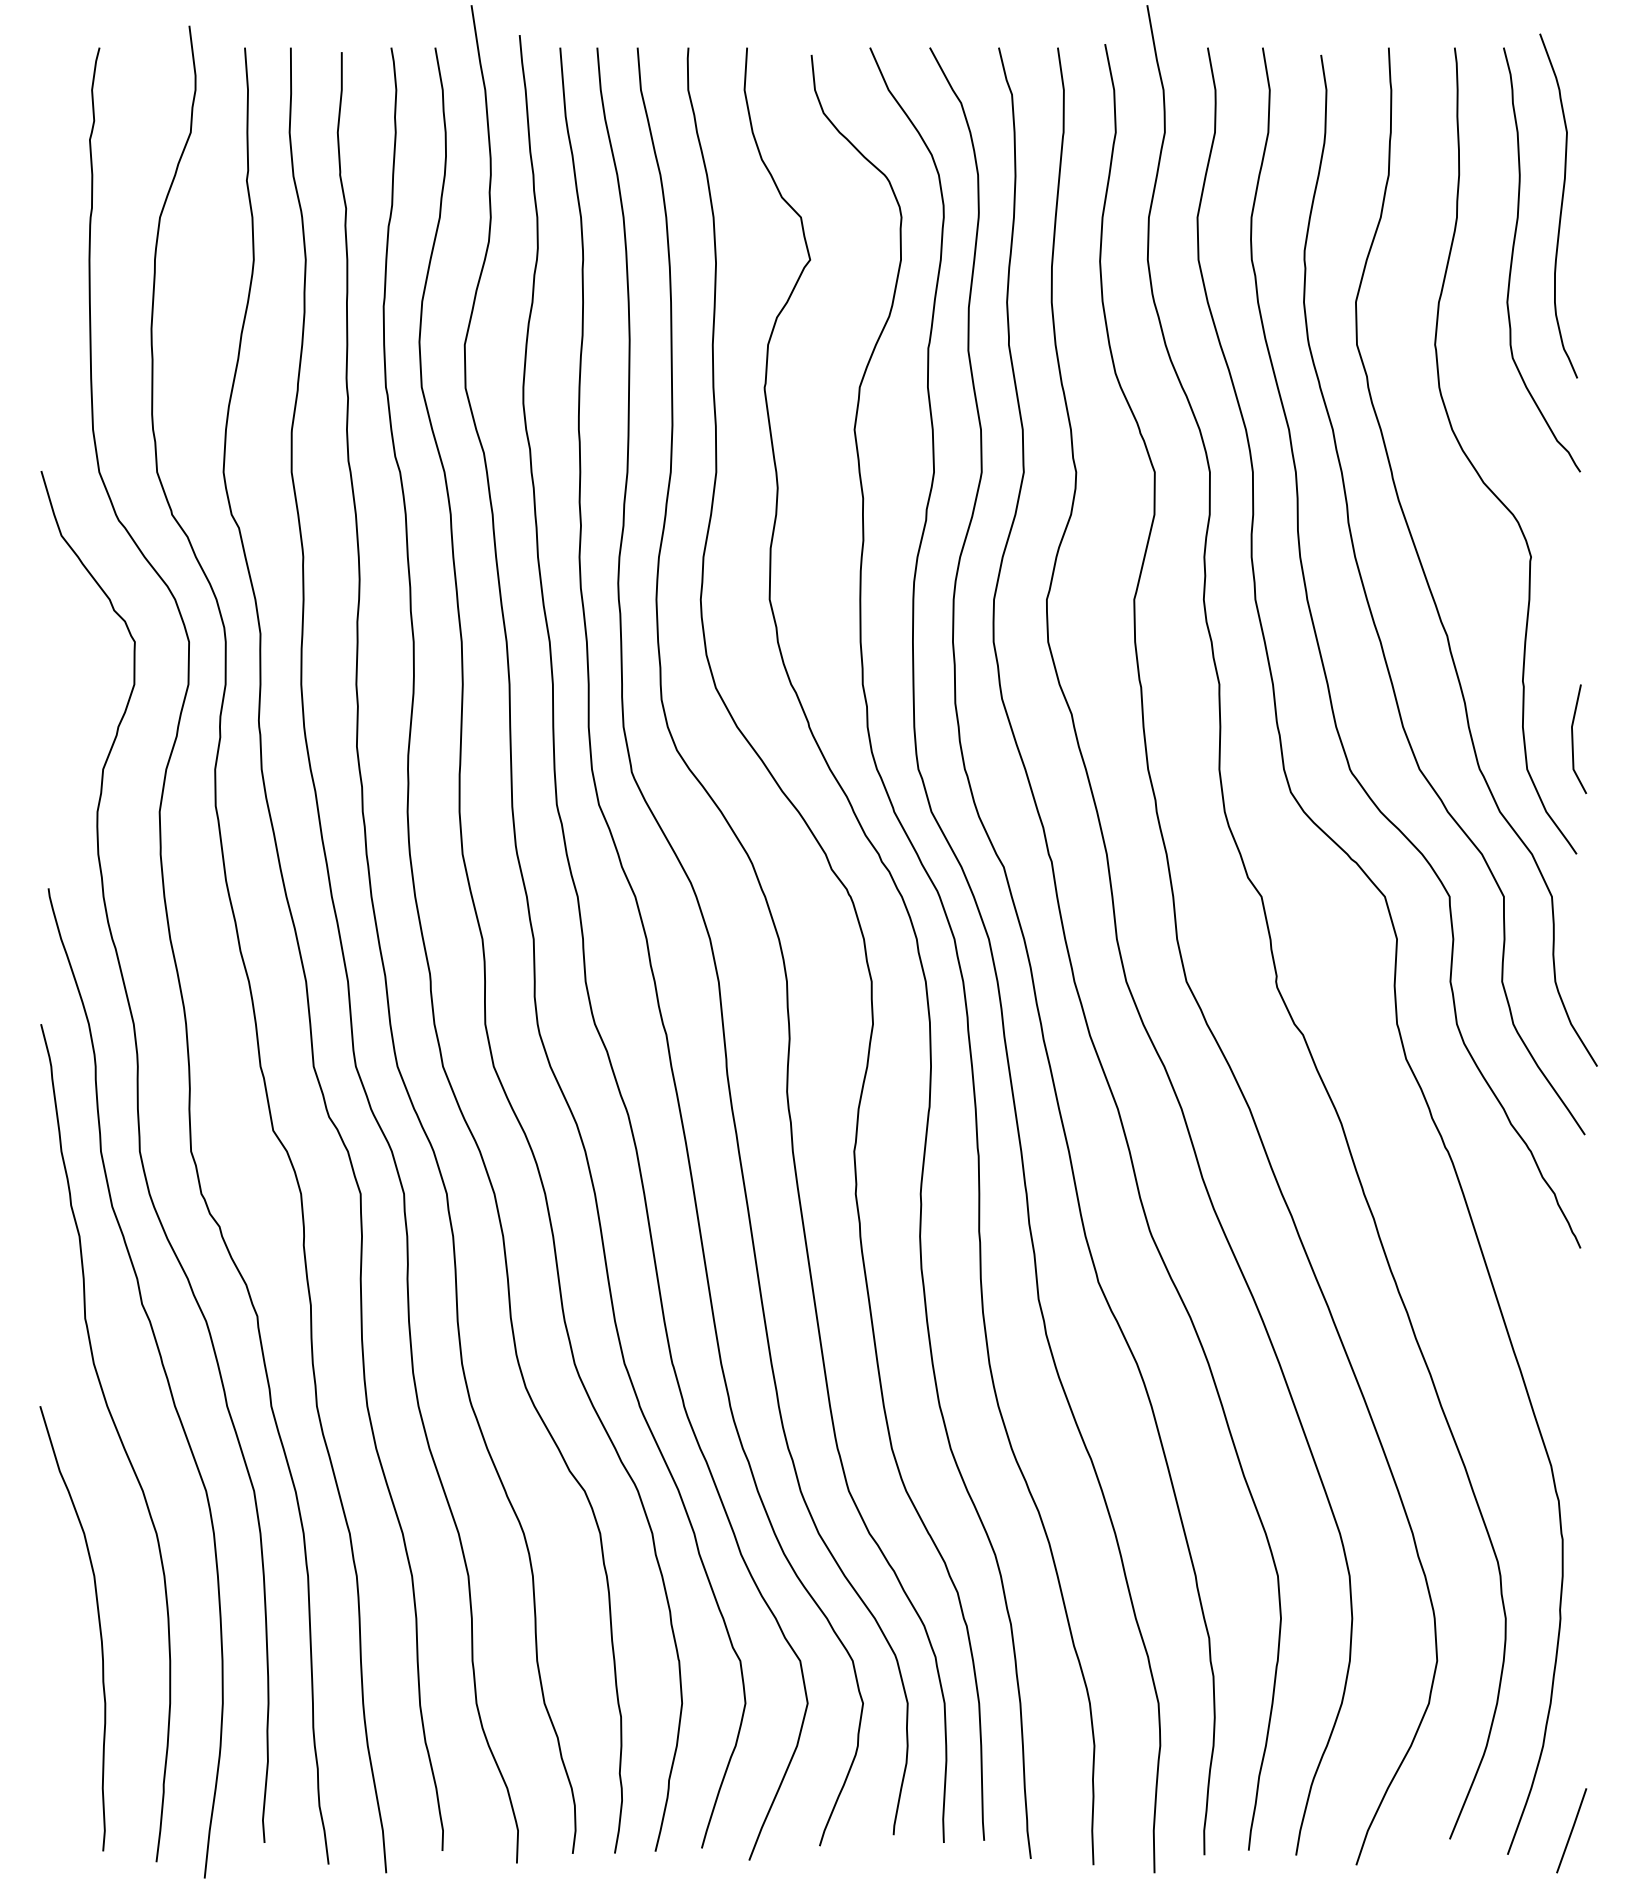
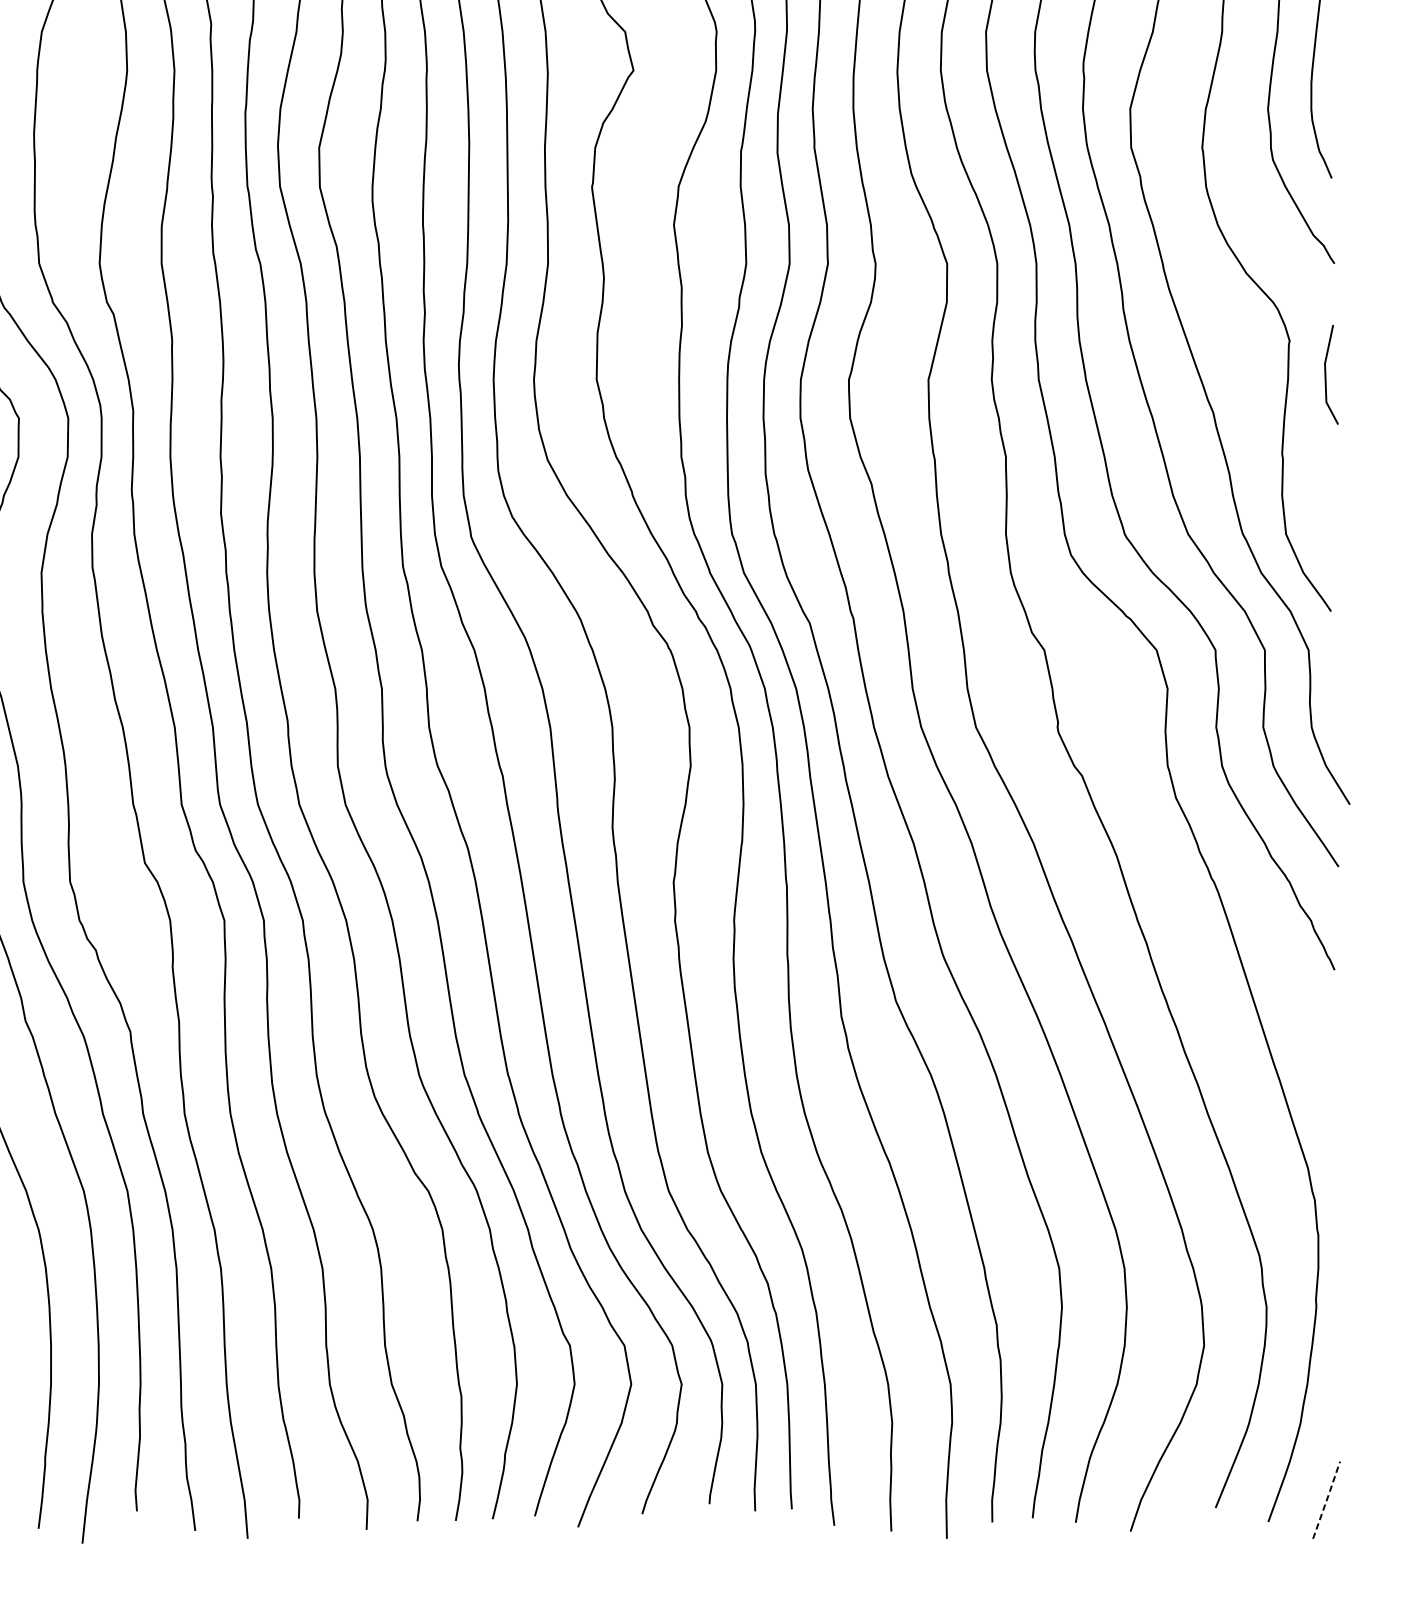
line: (1573, 739) -> (1326, 375), moved
line: (1572, 1830) -> (1327, 1499), solid -> dashed

